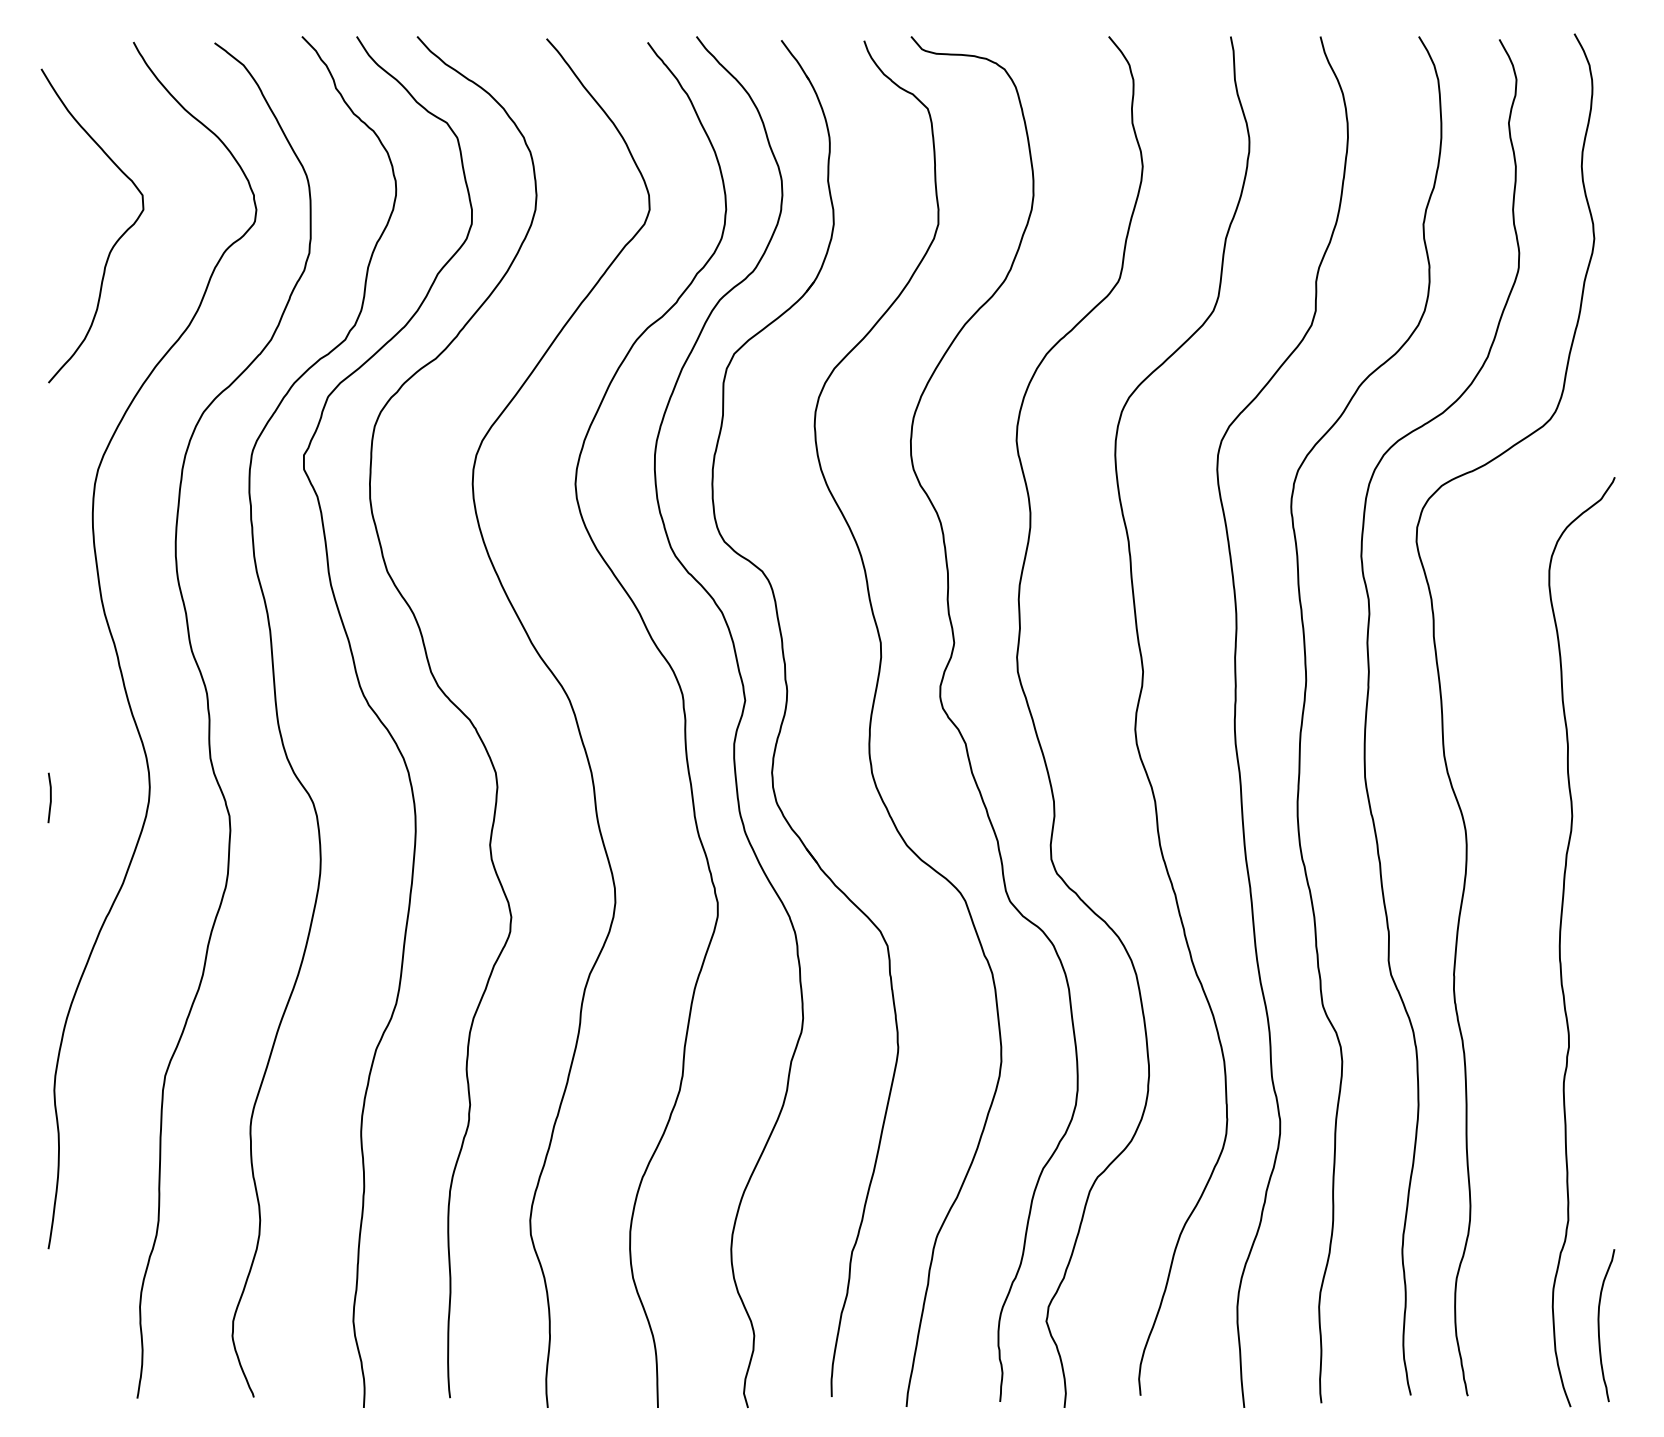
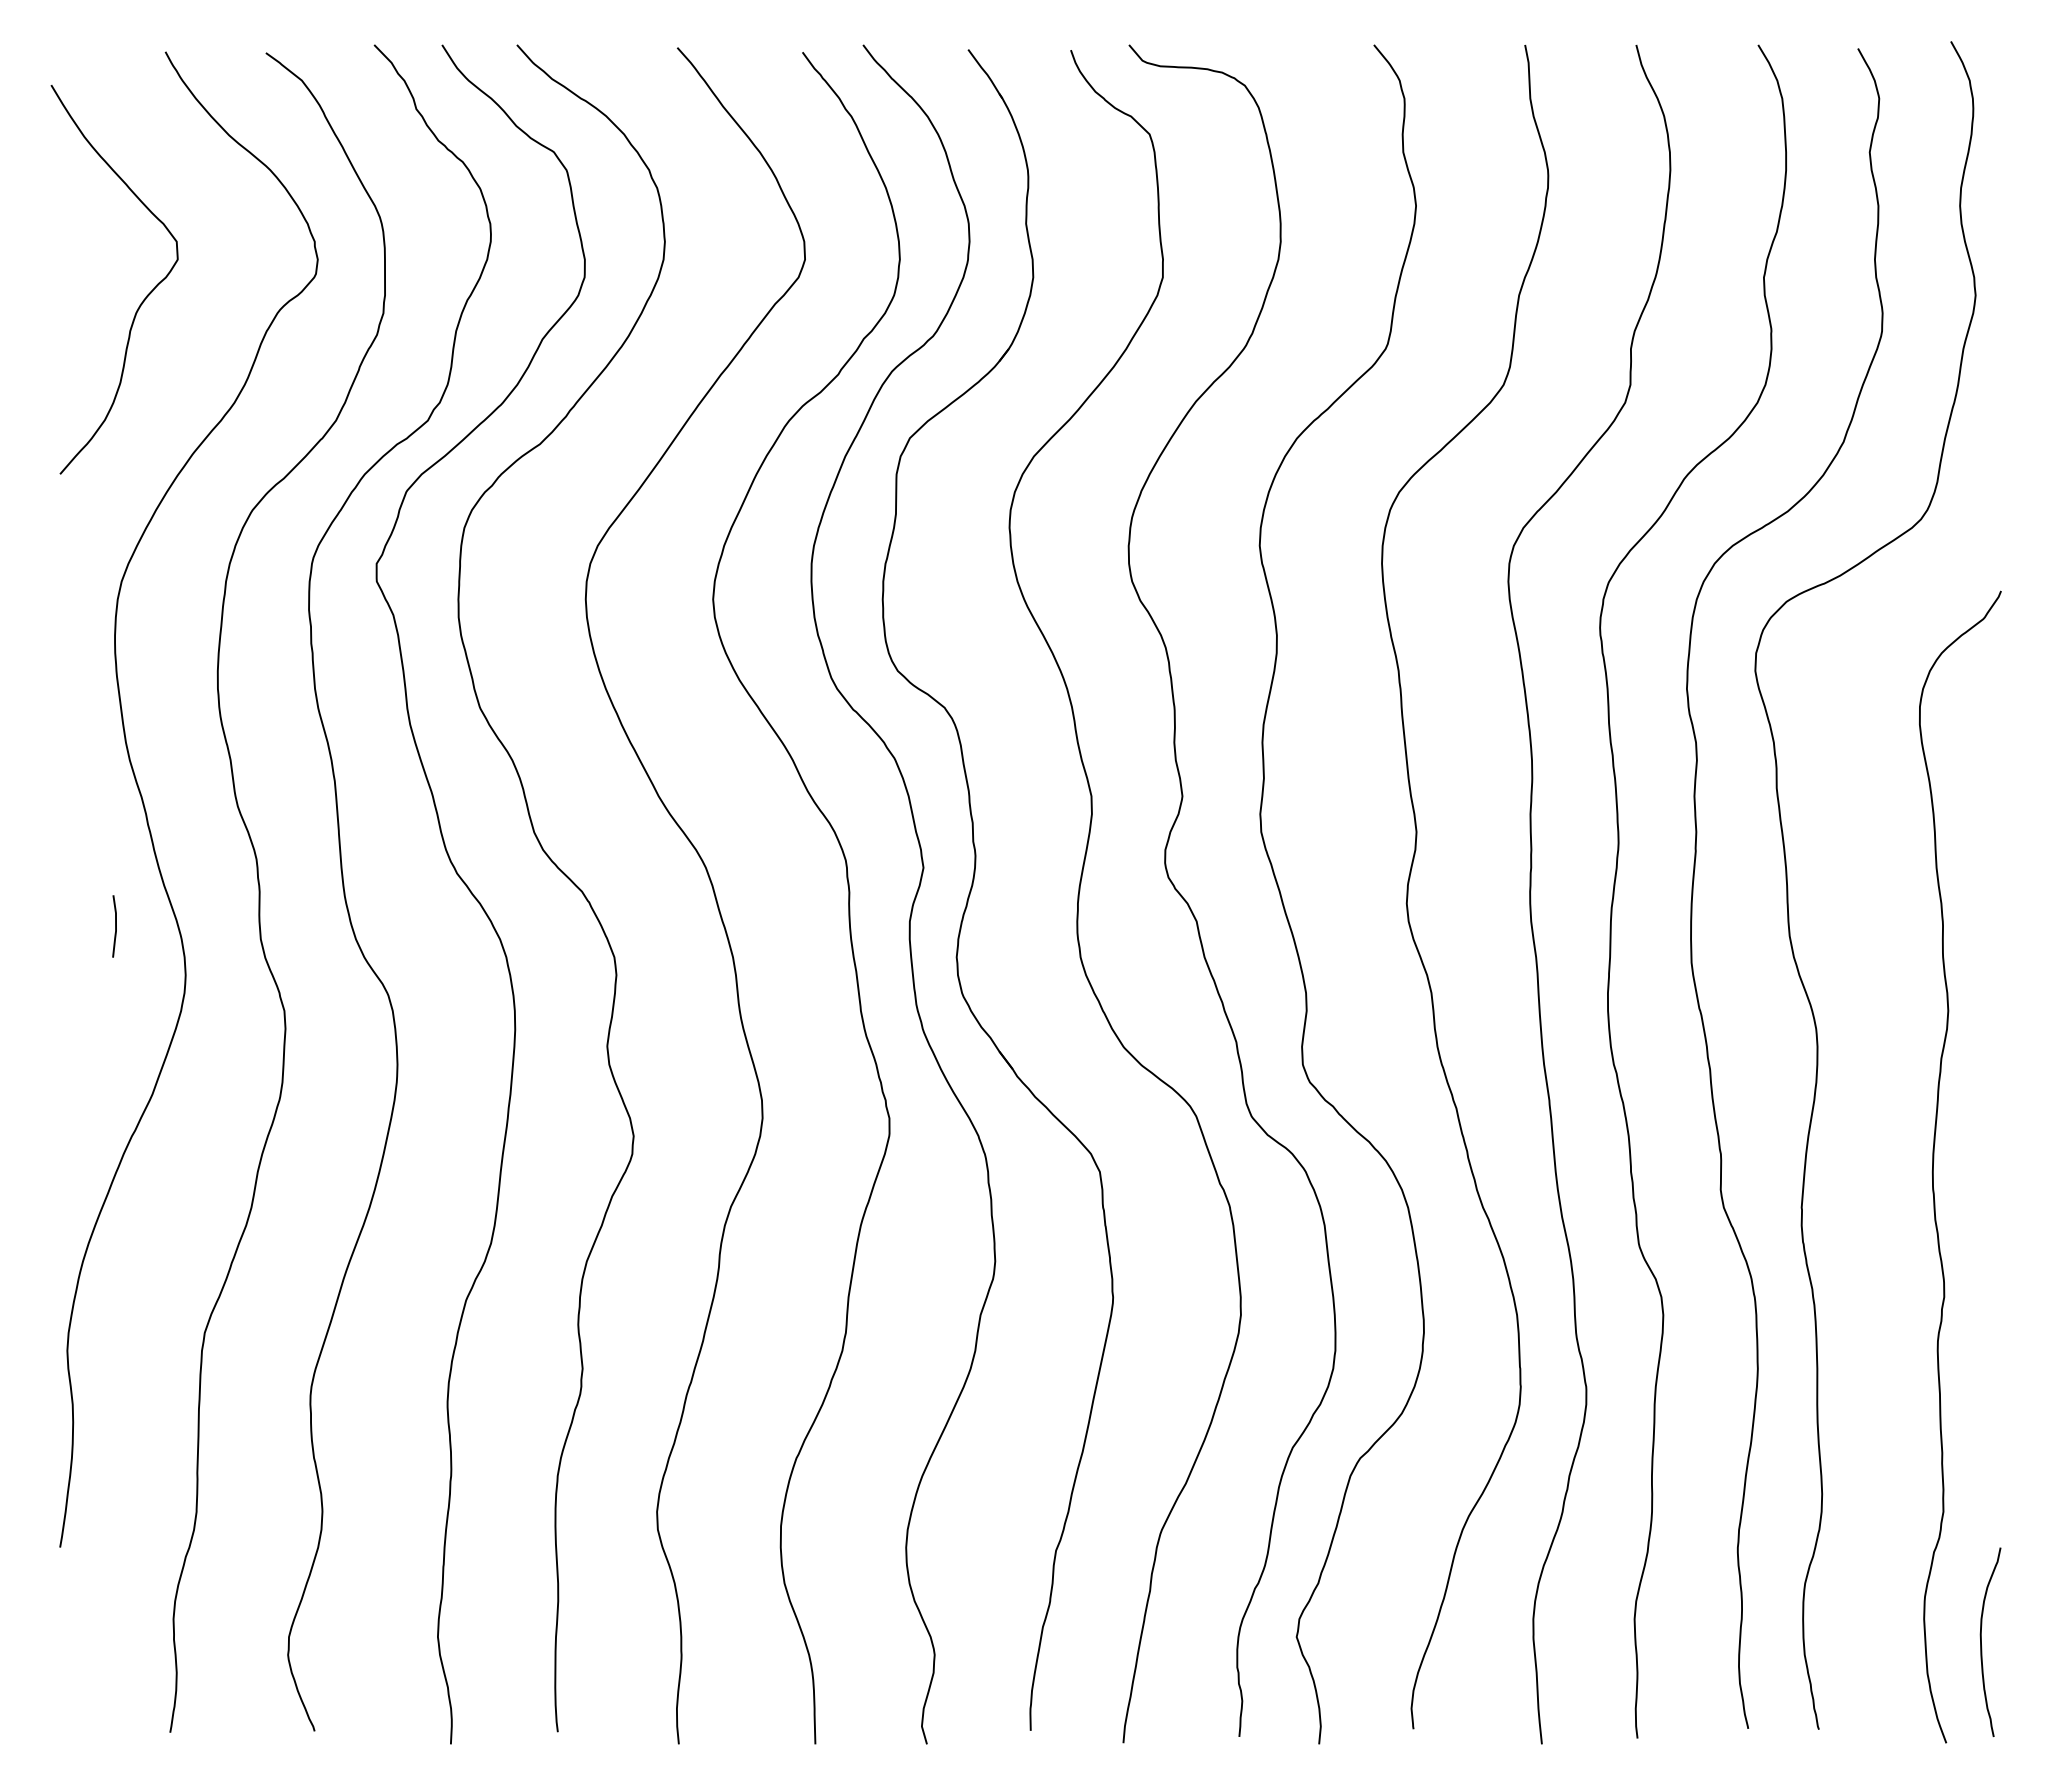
line: (50, 797) -> (115, 926), moved

